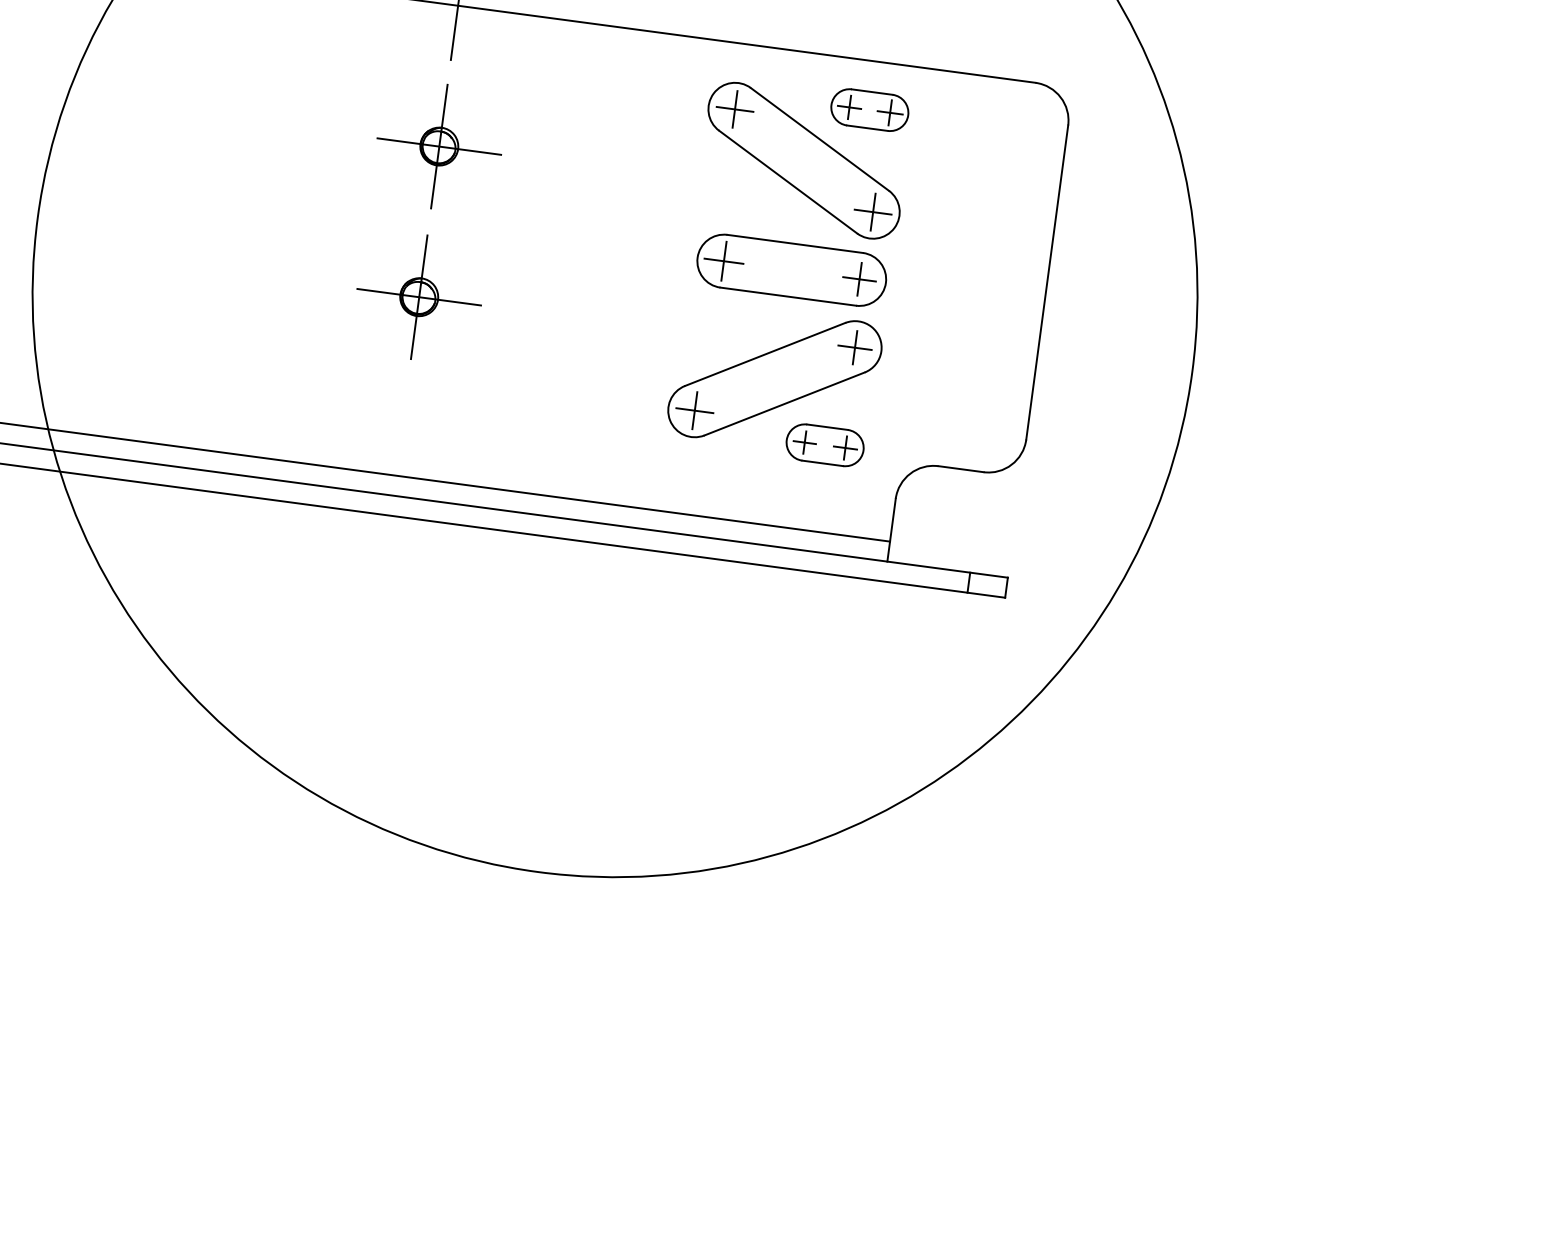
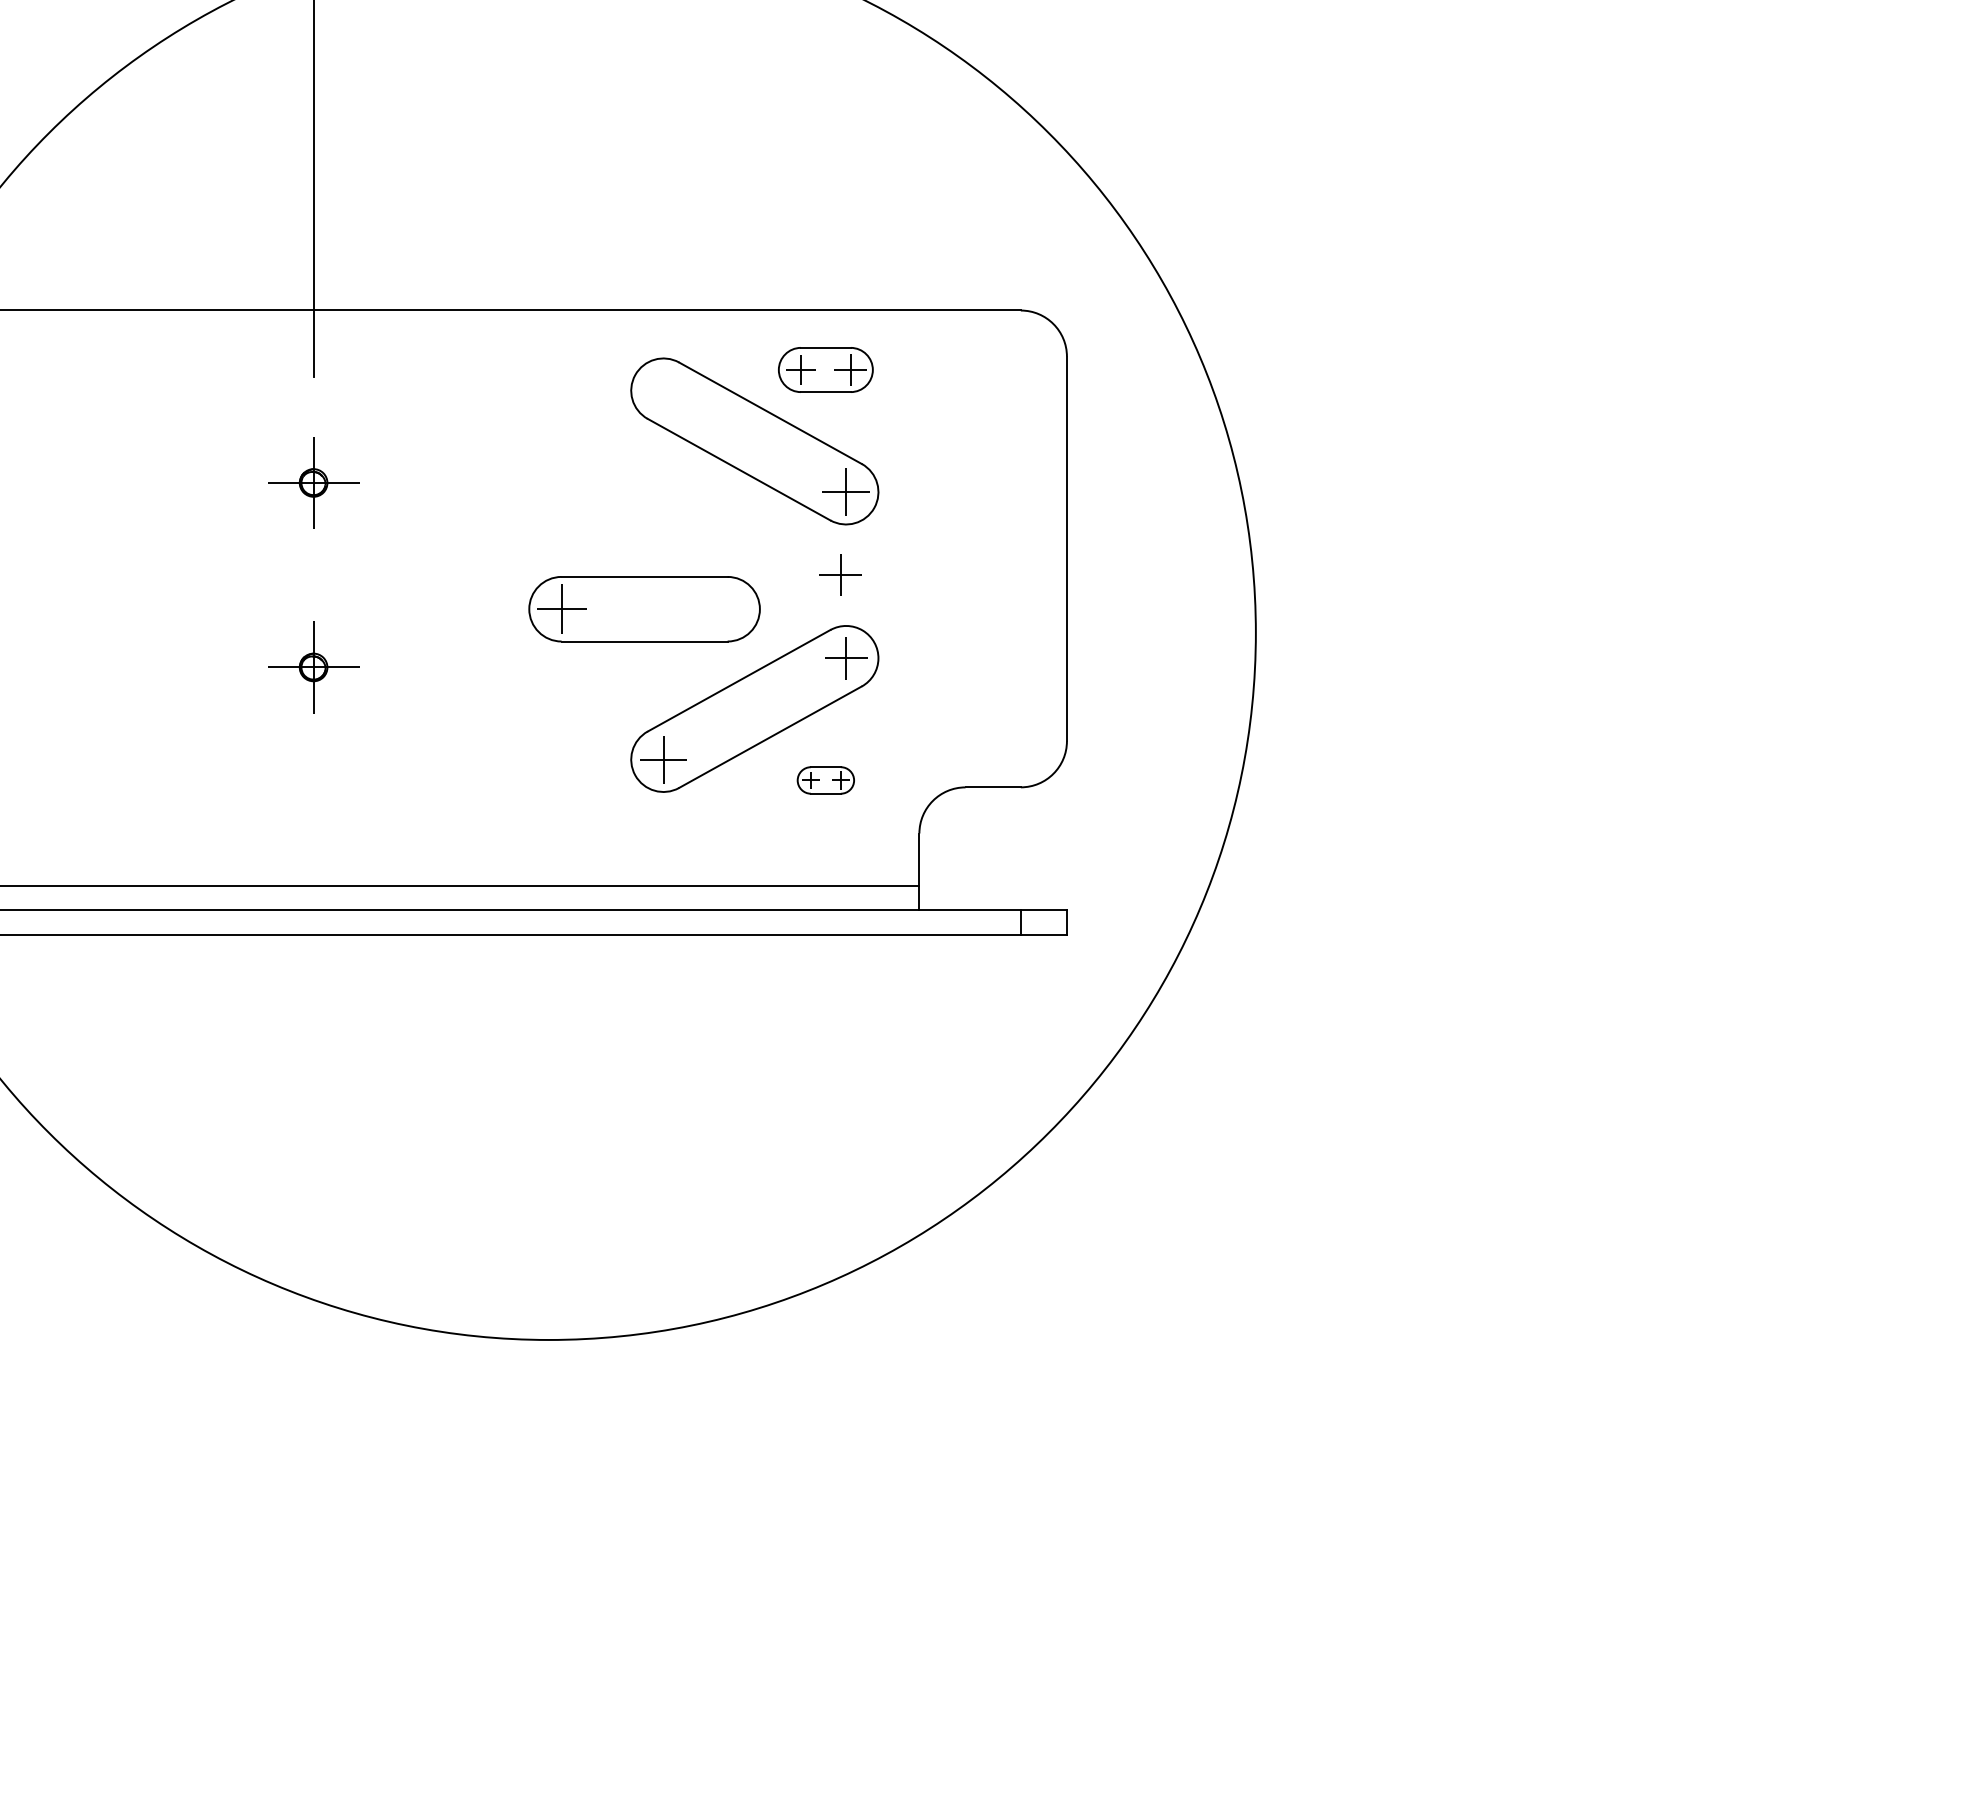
part: (735, 109) -> (663, 390), removed
part: (439, 146) -> (313, 482), size x0.6
part: (791, 270) -> (644, 609), moved
part: (419, 297) -> (313, 667), size x0.6
part: (824, 445) -> (825, 780), size x0.6

